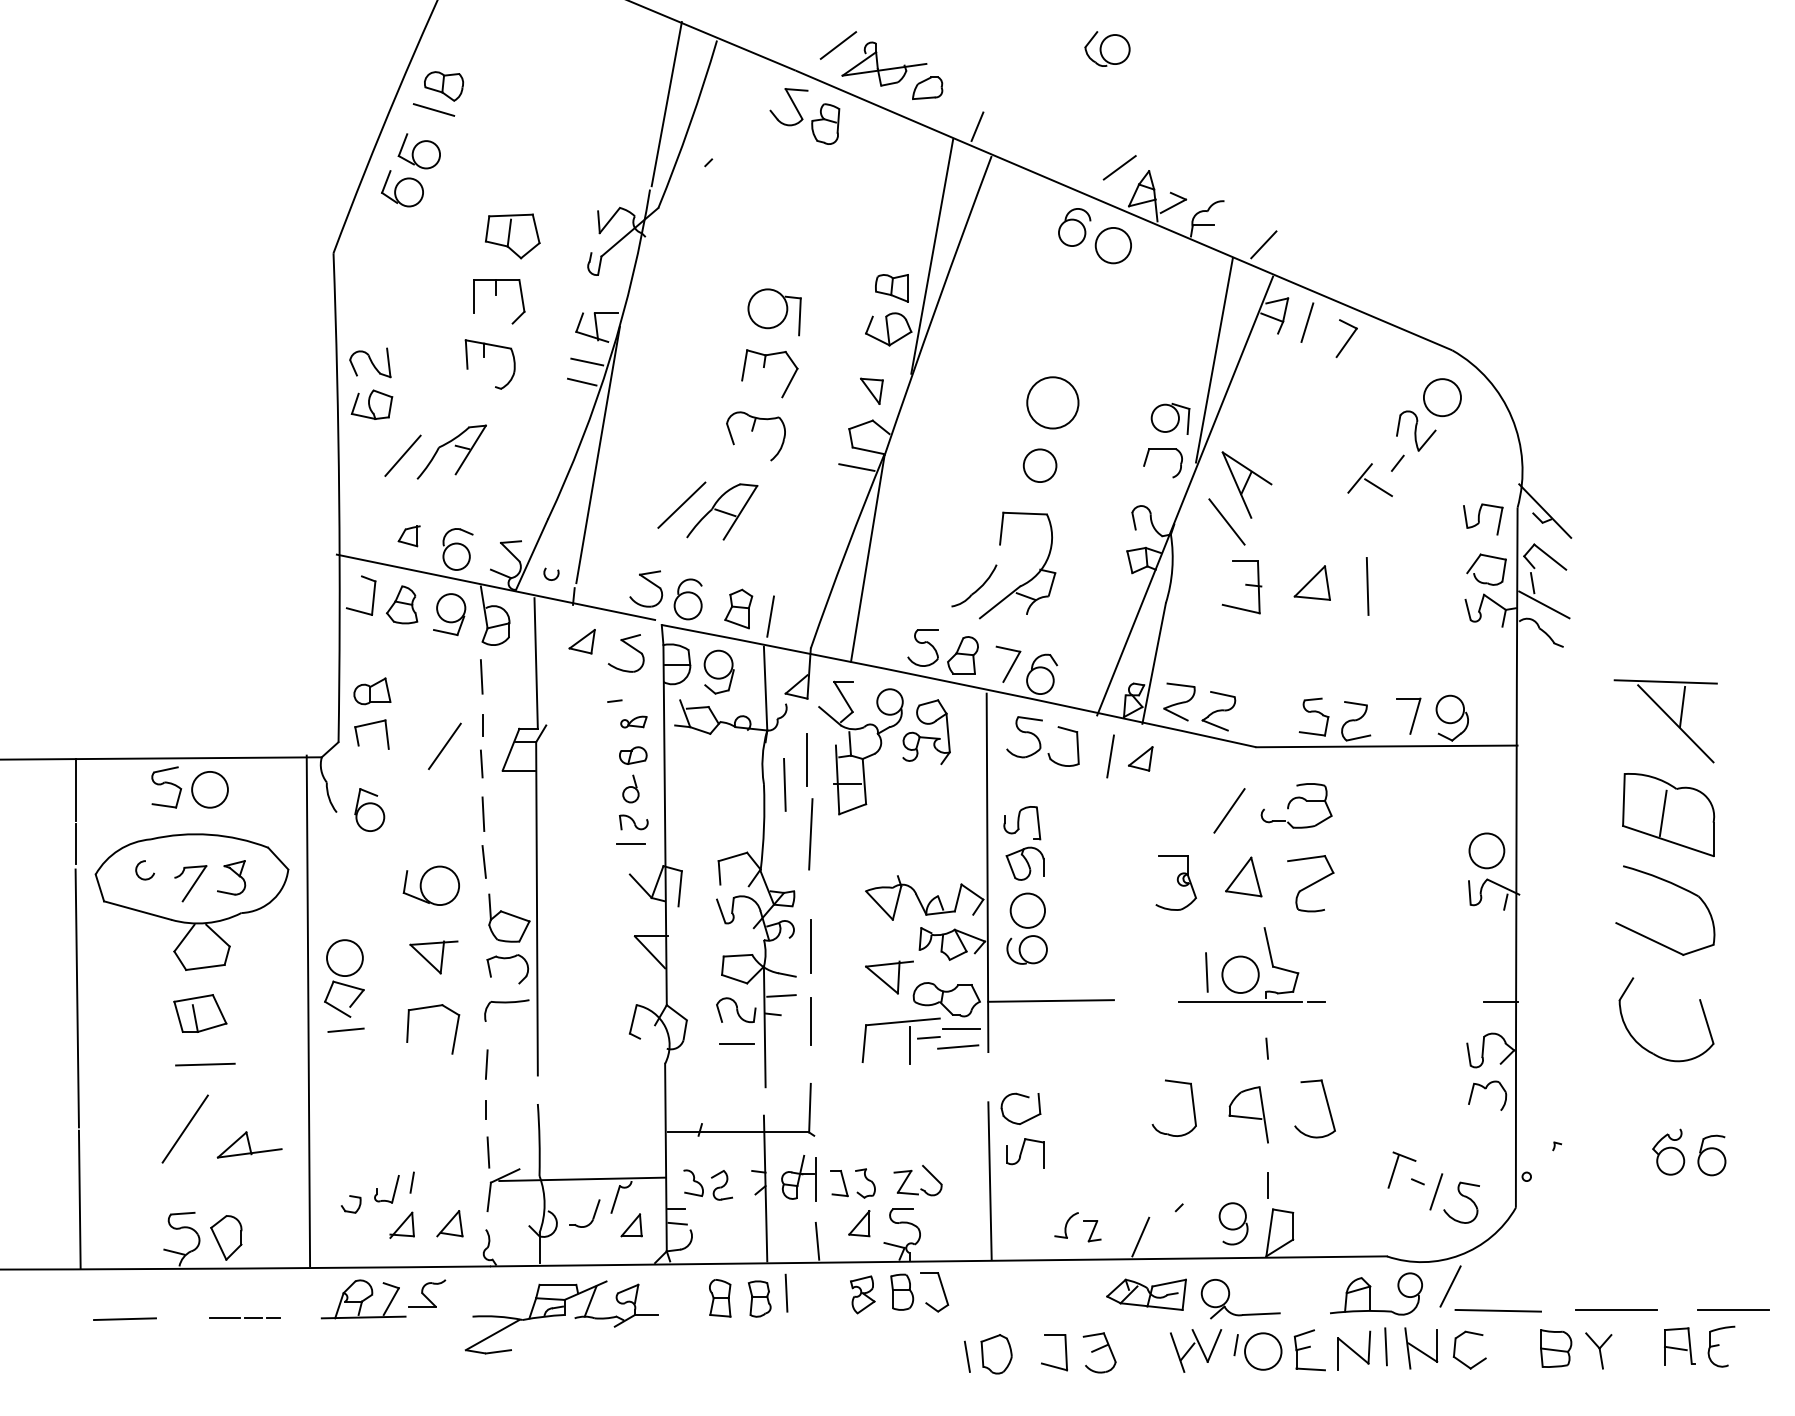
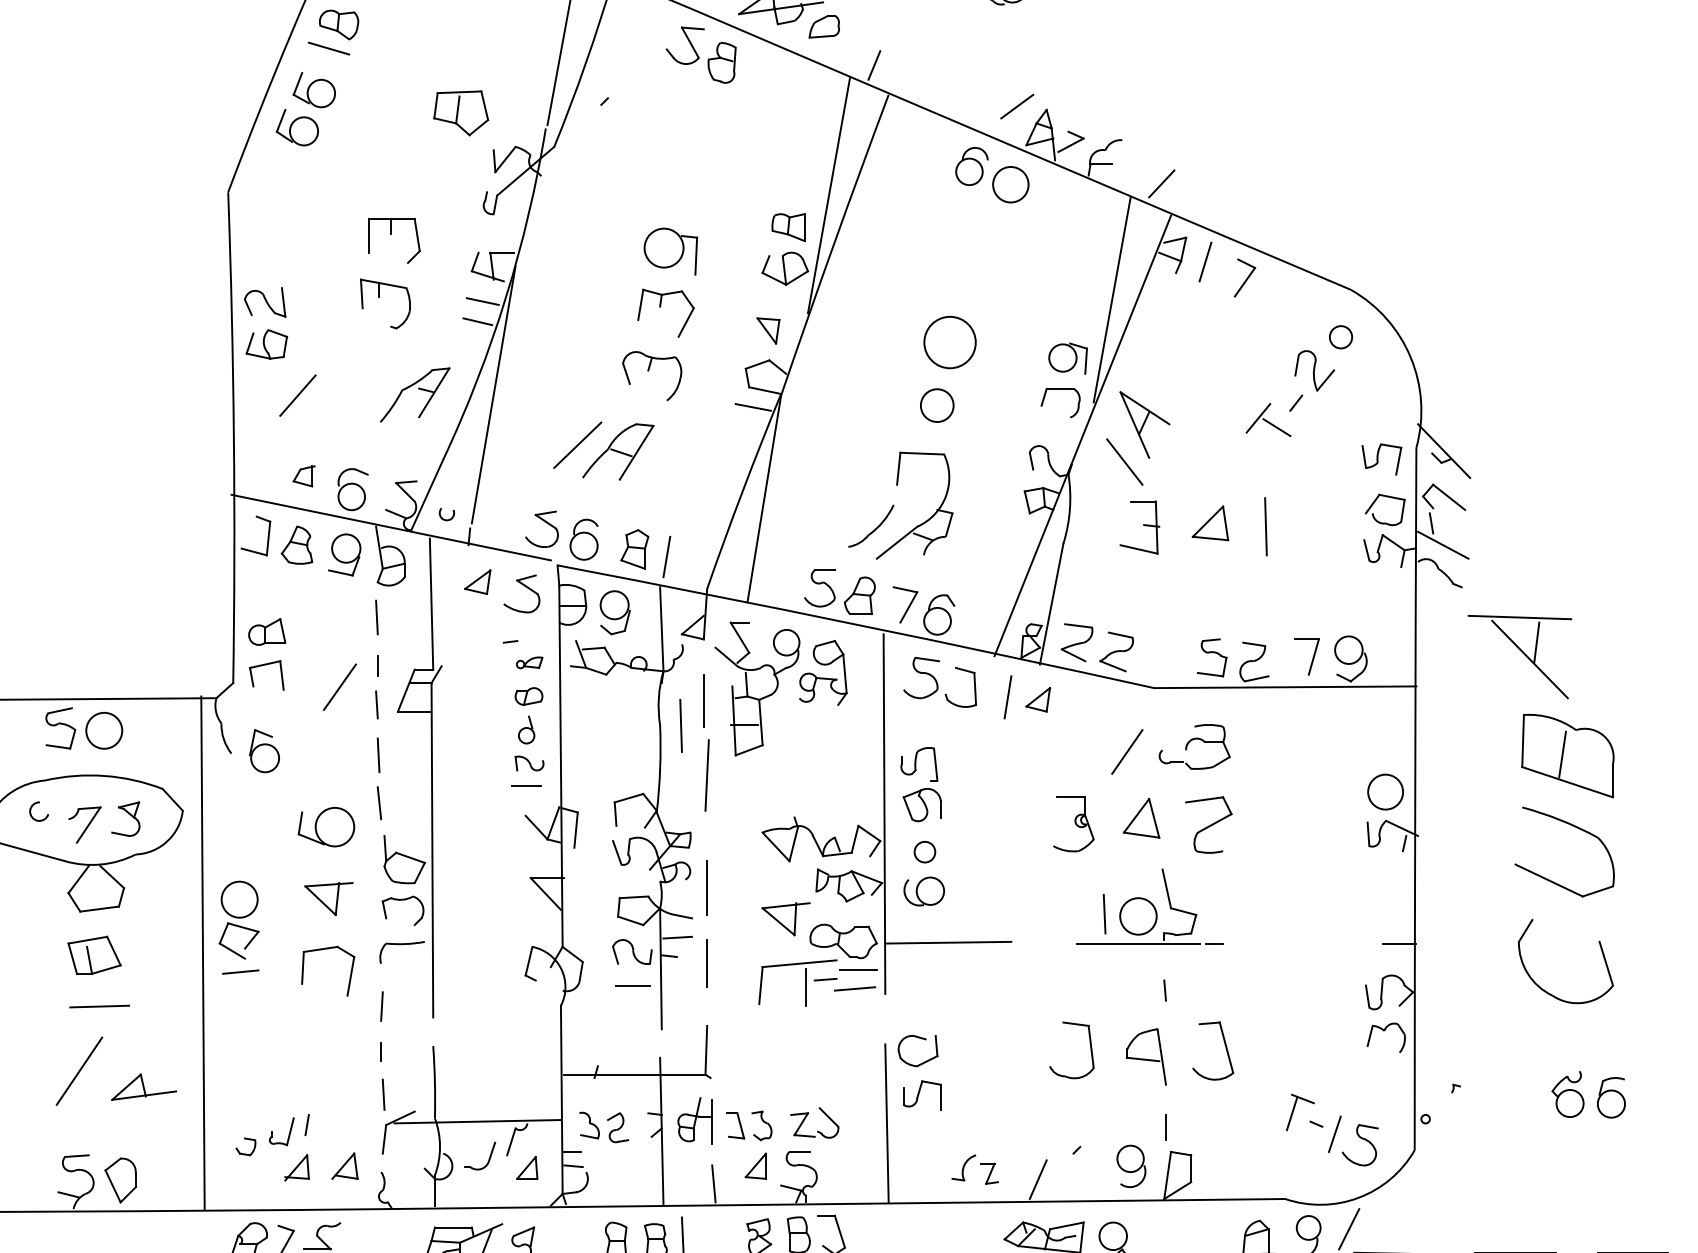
part: (512, 236) -> (460, 113), moved
circle: (1441, 397) -> (1340, 337), size x0.6
part: (451, 451) -> (414, 394), moved
part: (1665, 721) -> (1519, 657), moved
circle: (1027, 910) -> (924, 851), size x0.6

